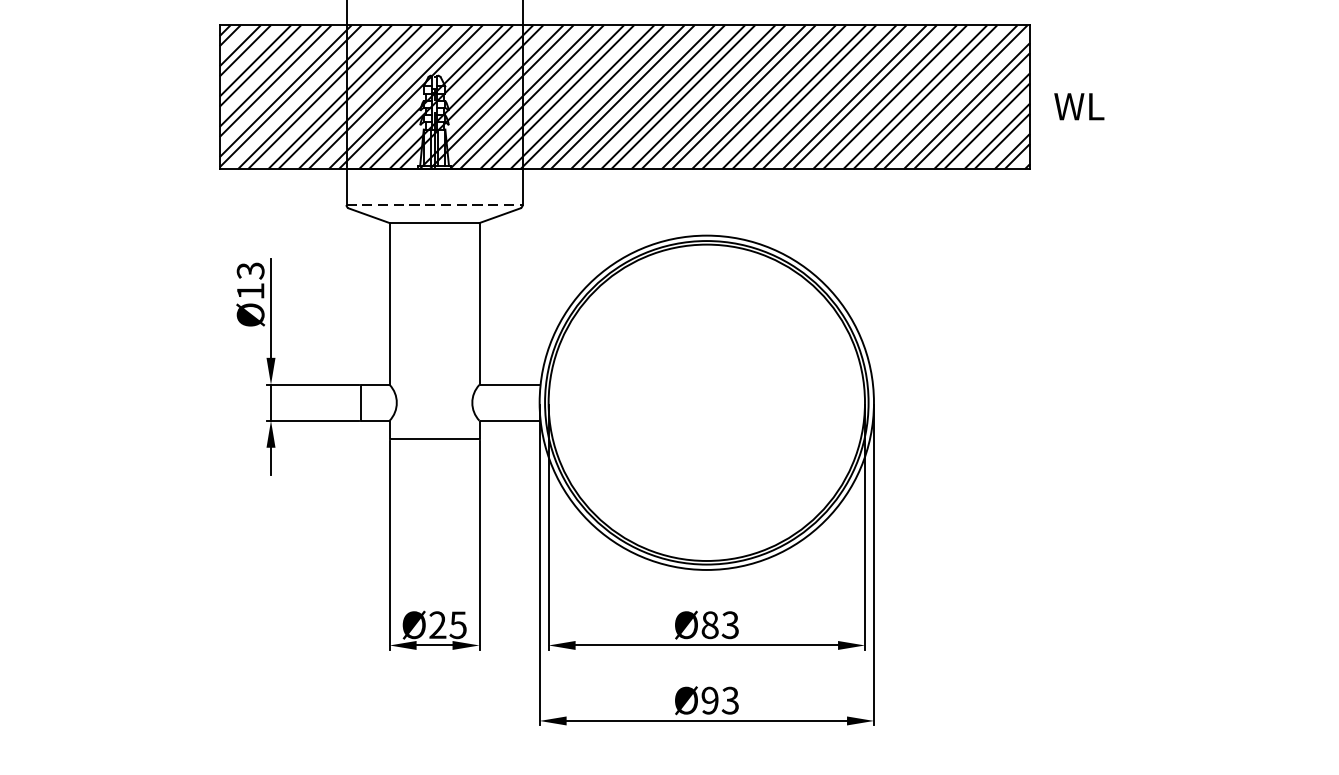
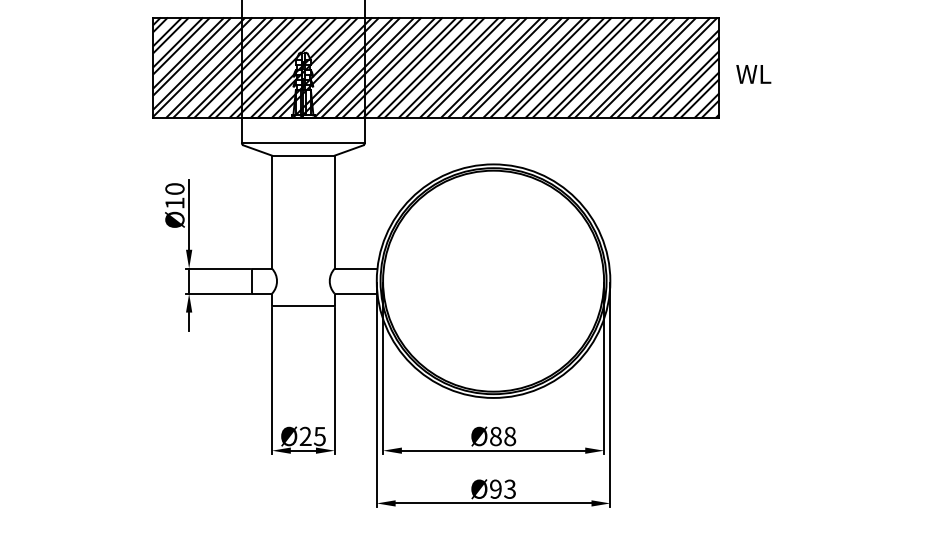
line: (434, 205) -> (303, 143), dashed -> solid
text: (250, 271) -> (174, 189), Ø13 -> Ø10
text: (731, 625) -> (510, 436), Ø83 -> Ø88

